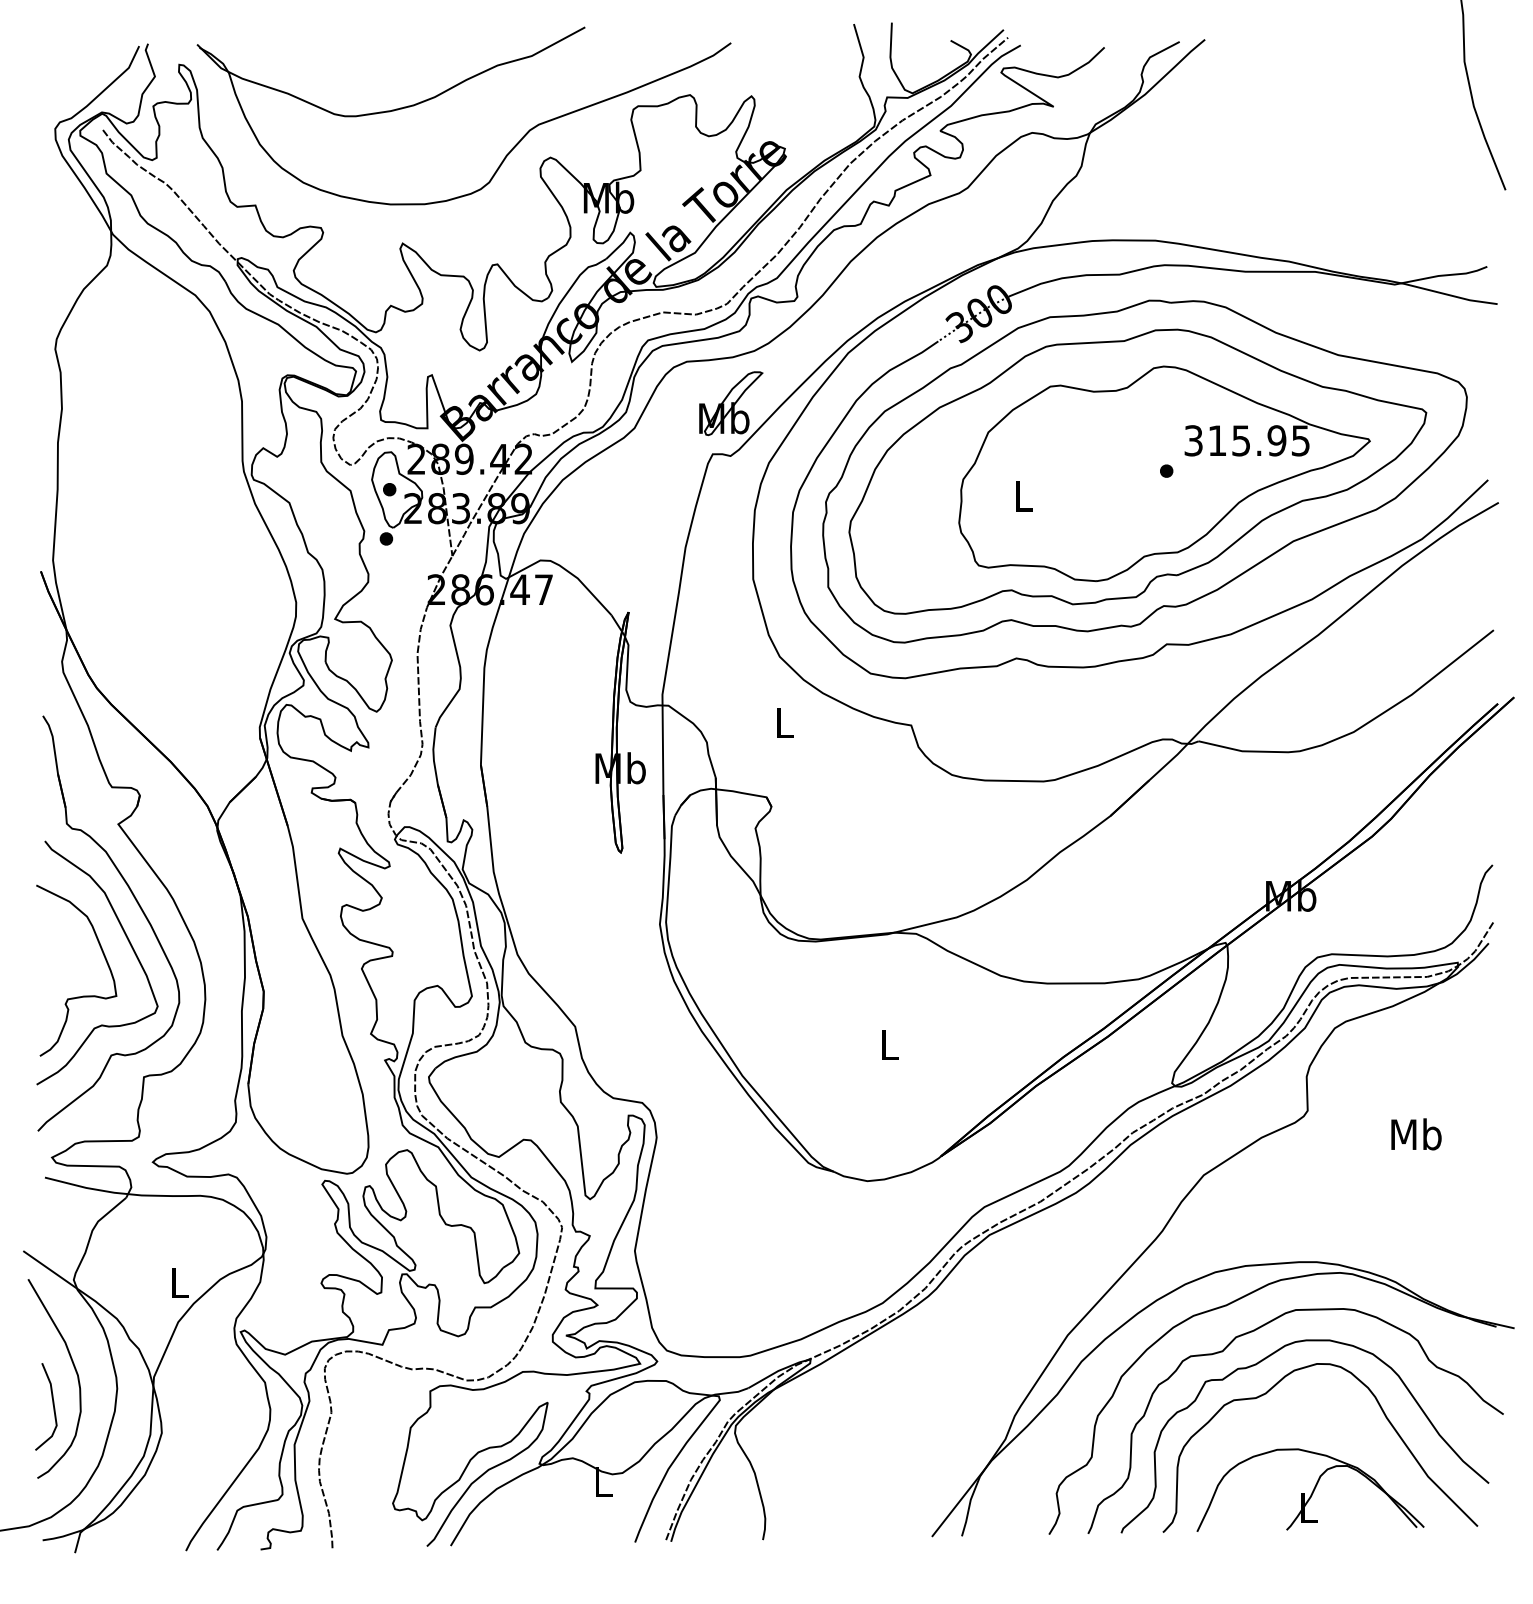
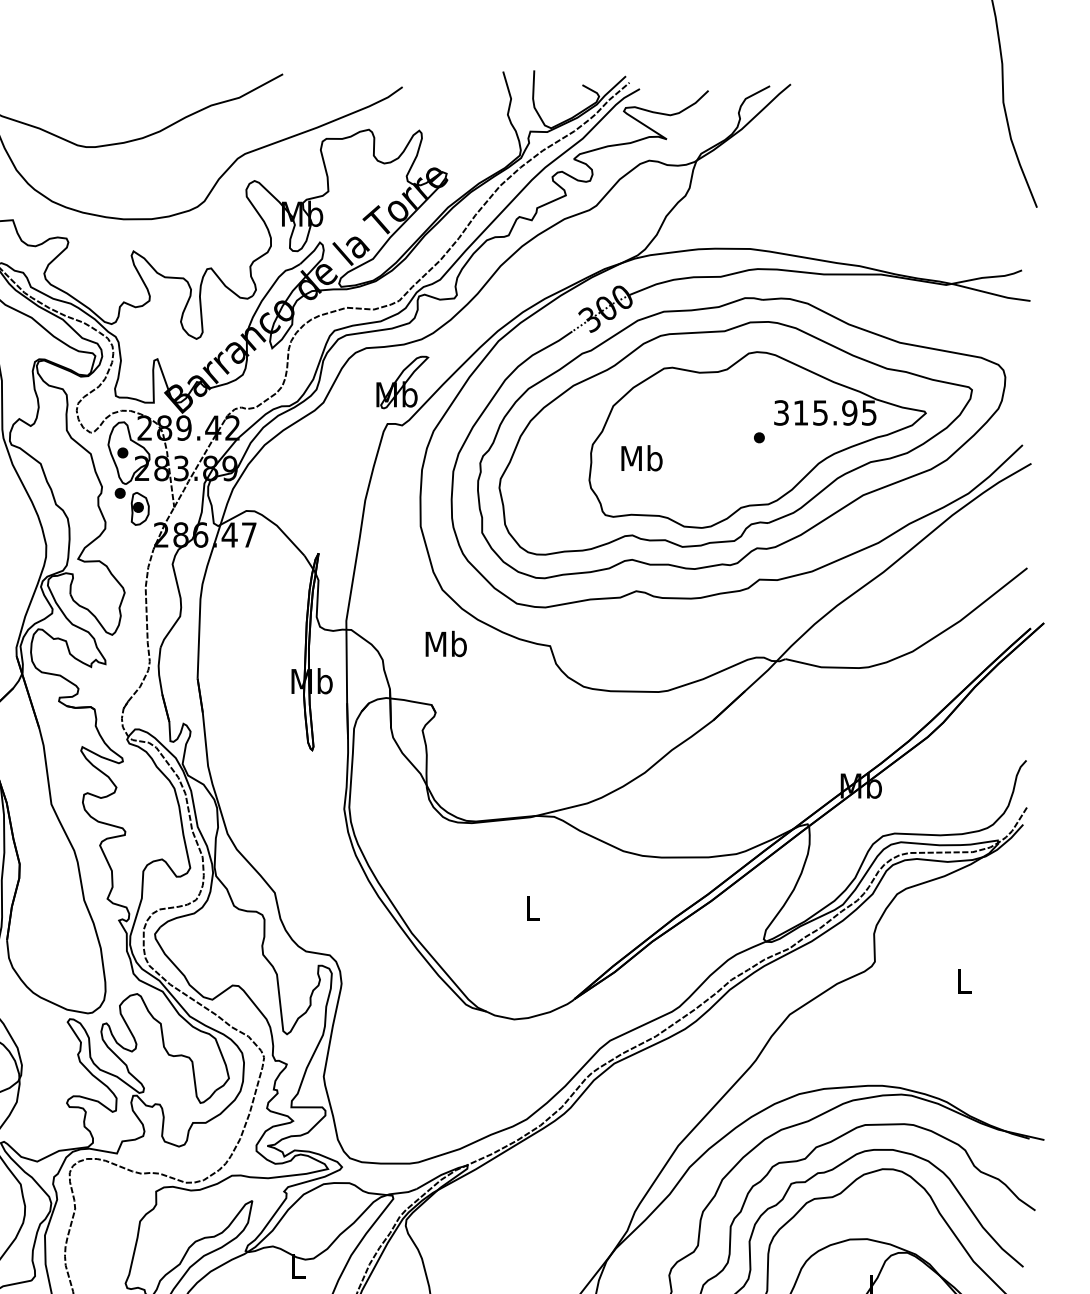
text: (1023, 496) -> (642, 458), L -> Mb
part: (410, 557) -> (139, 508), added
text: (784, 722) -> (446, 643), L -> Mb
text: (1416, 1134) -> (964, 981), Mb -> L

